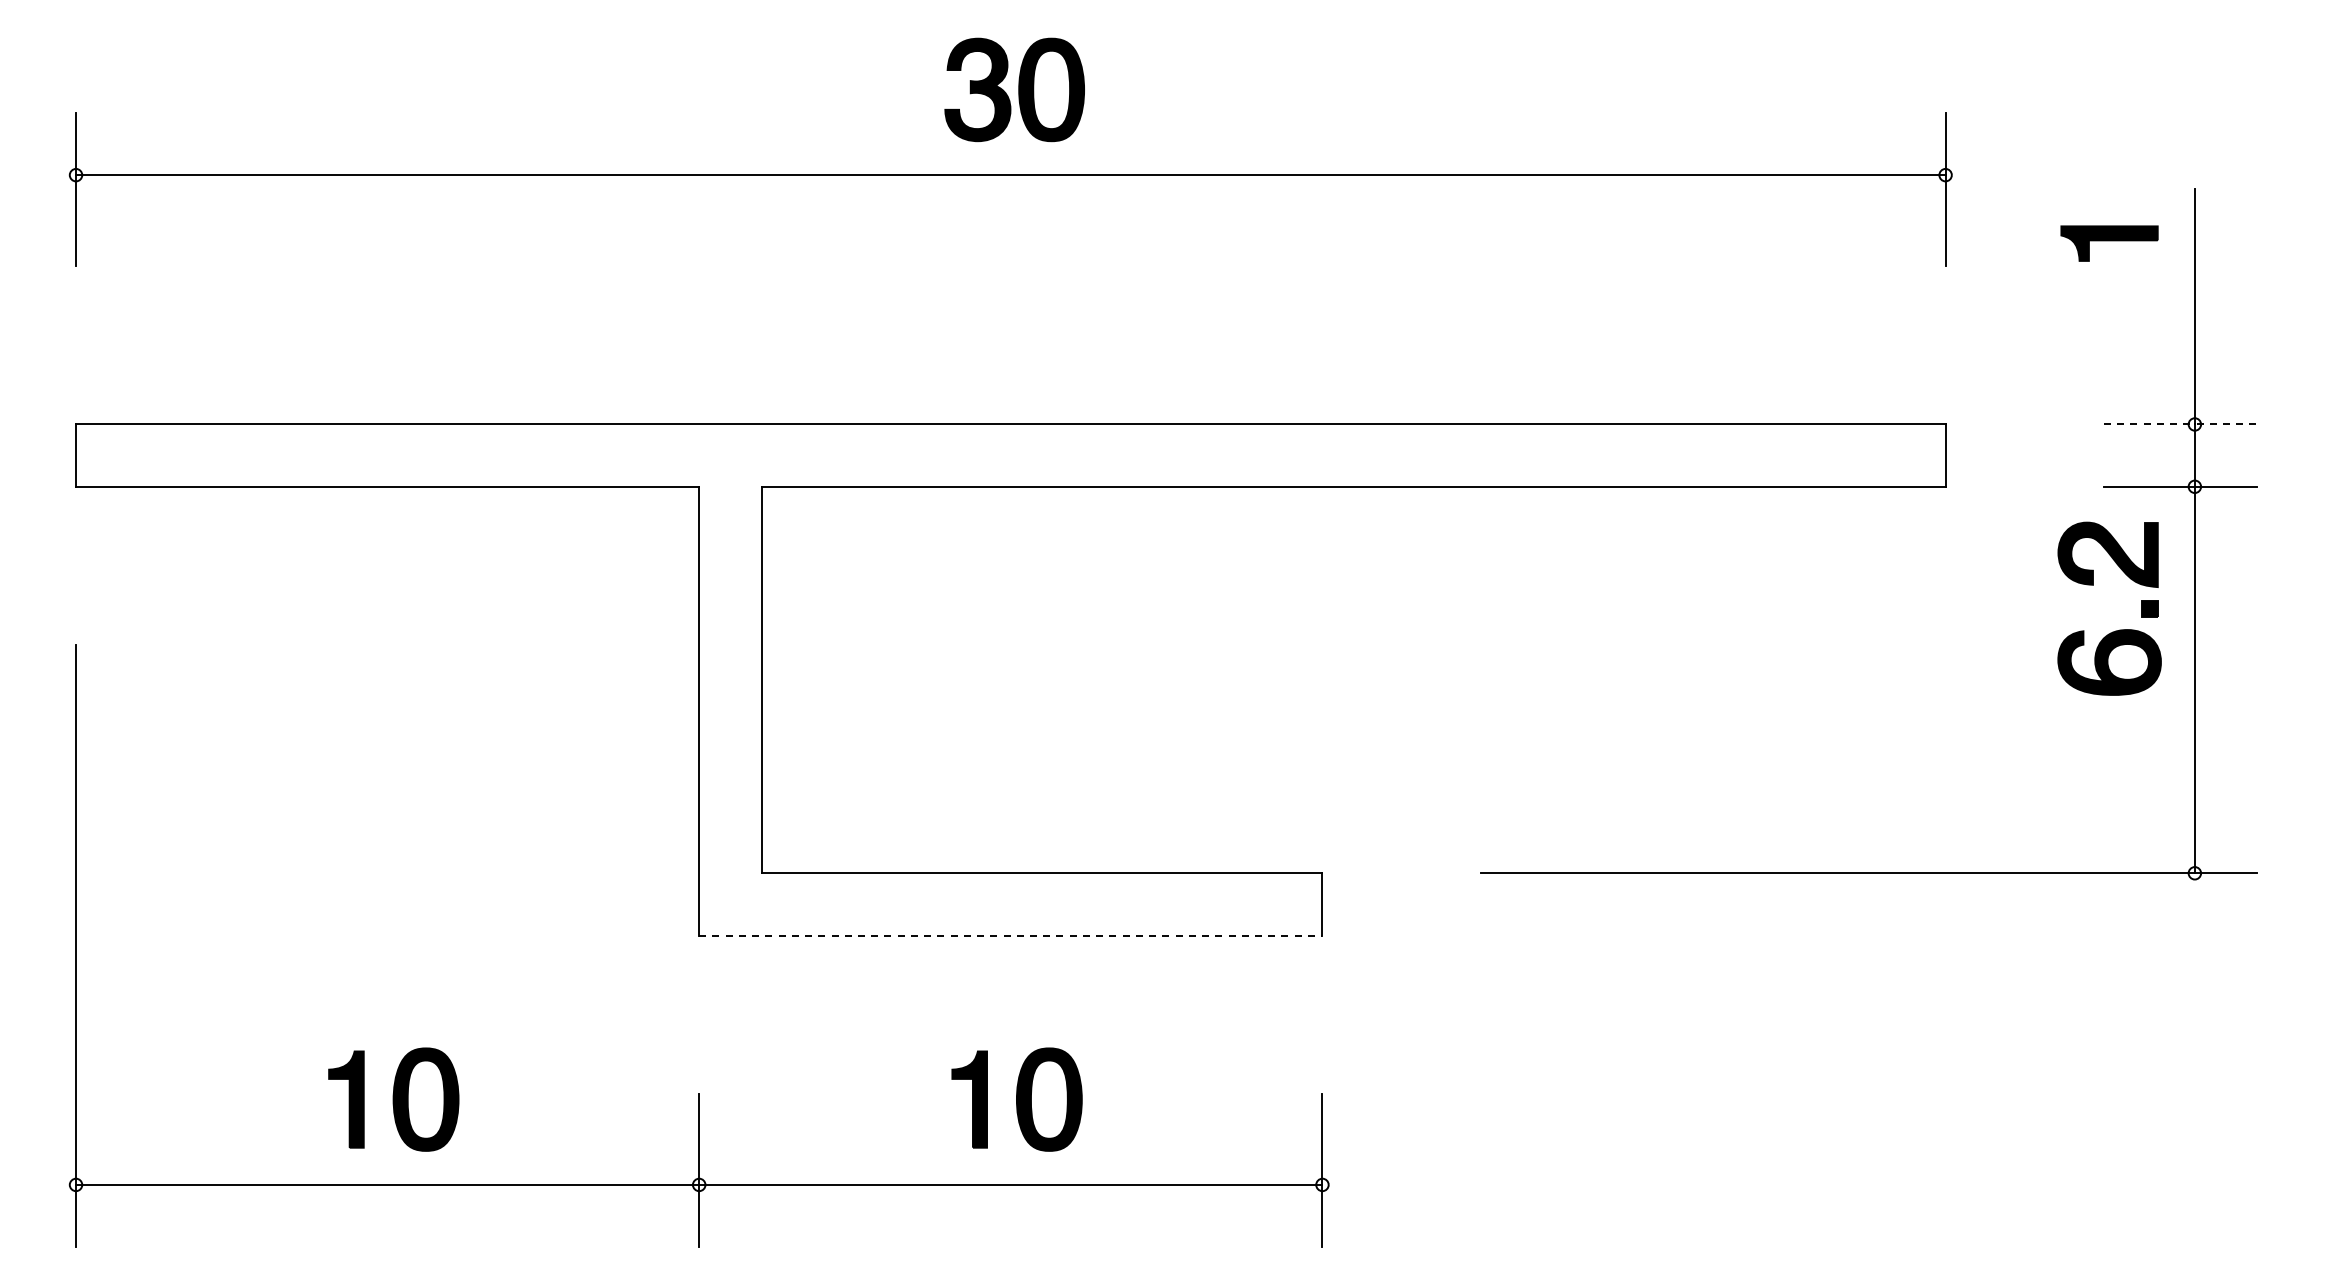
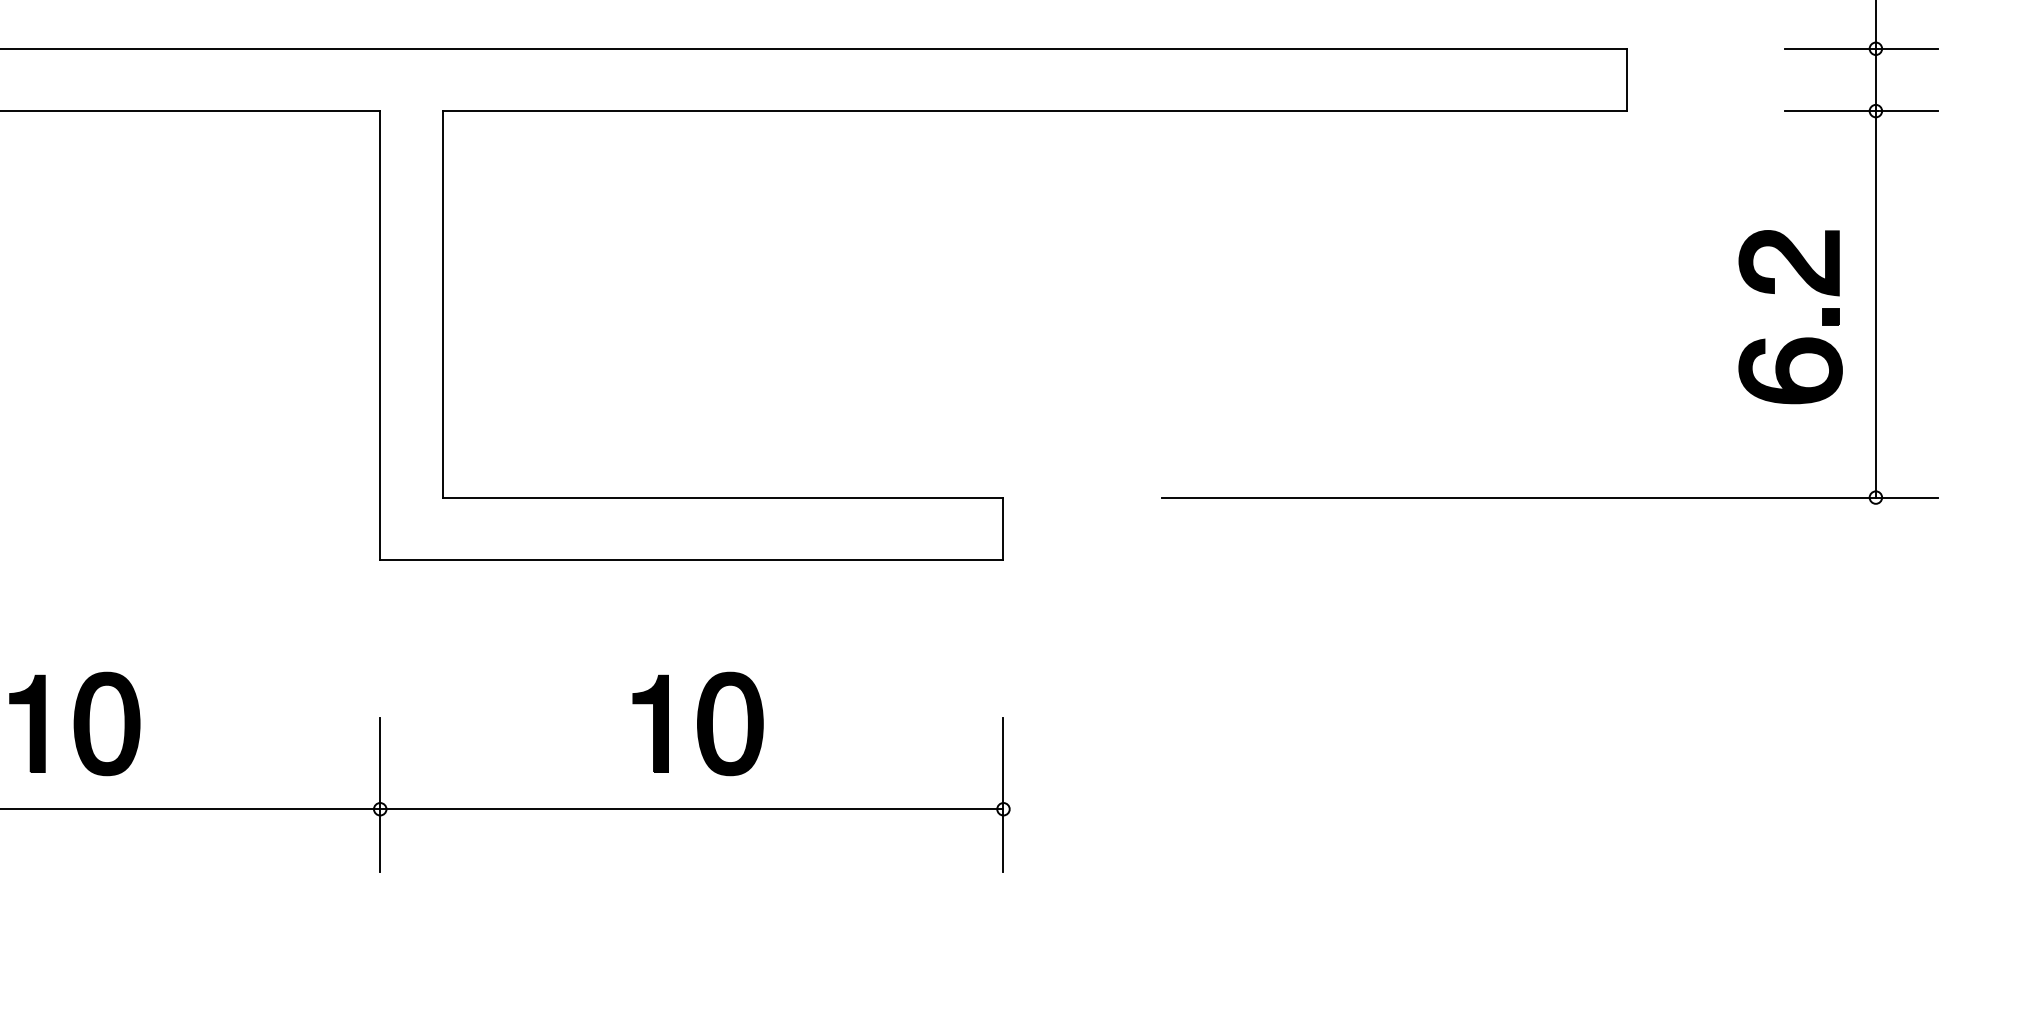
line: (2180, 424) -> (1861, 48), dashed -> solid
part: (2115, 630) -> (1796, 338), moved
line: (1010, 935) -> (691, 559), dashed -> solid

